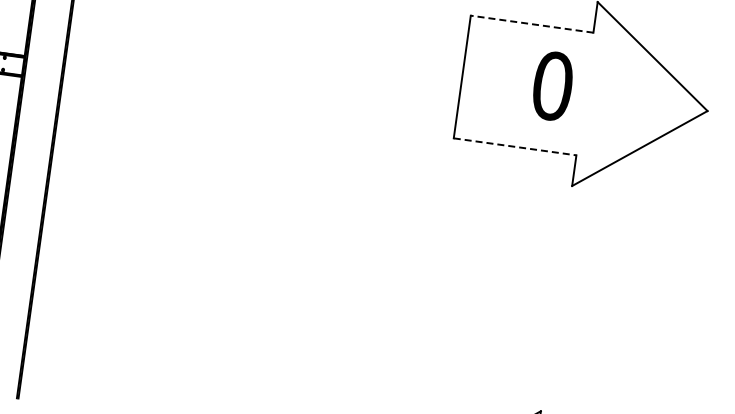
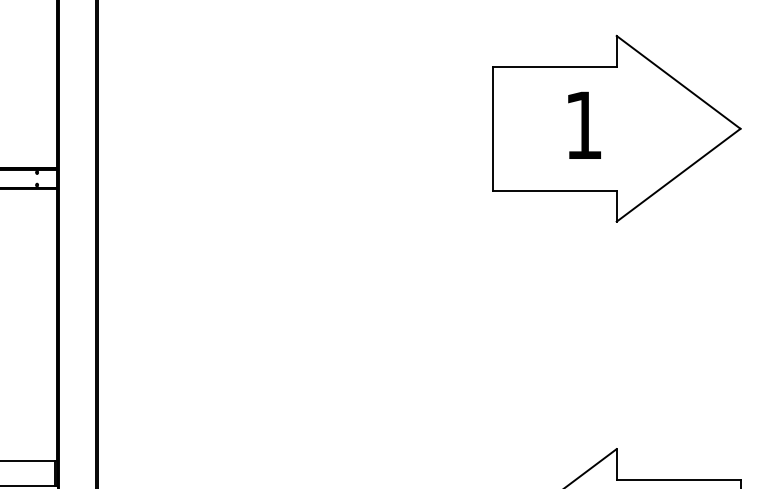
line: (531, 23) -> (554, 66), dashed -> solid
text: (552, 86) -> (583, 125), 0 -> 1
line: (514, 146) -> (554, 190), dashed -> solid

